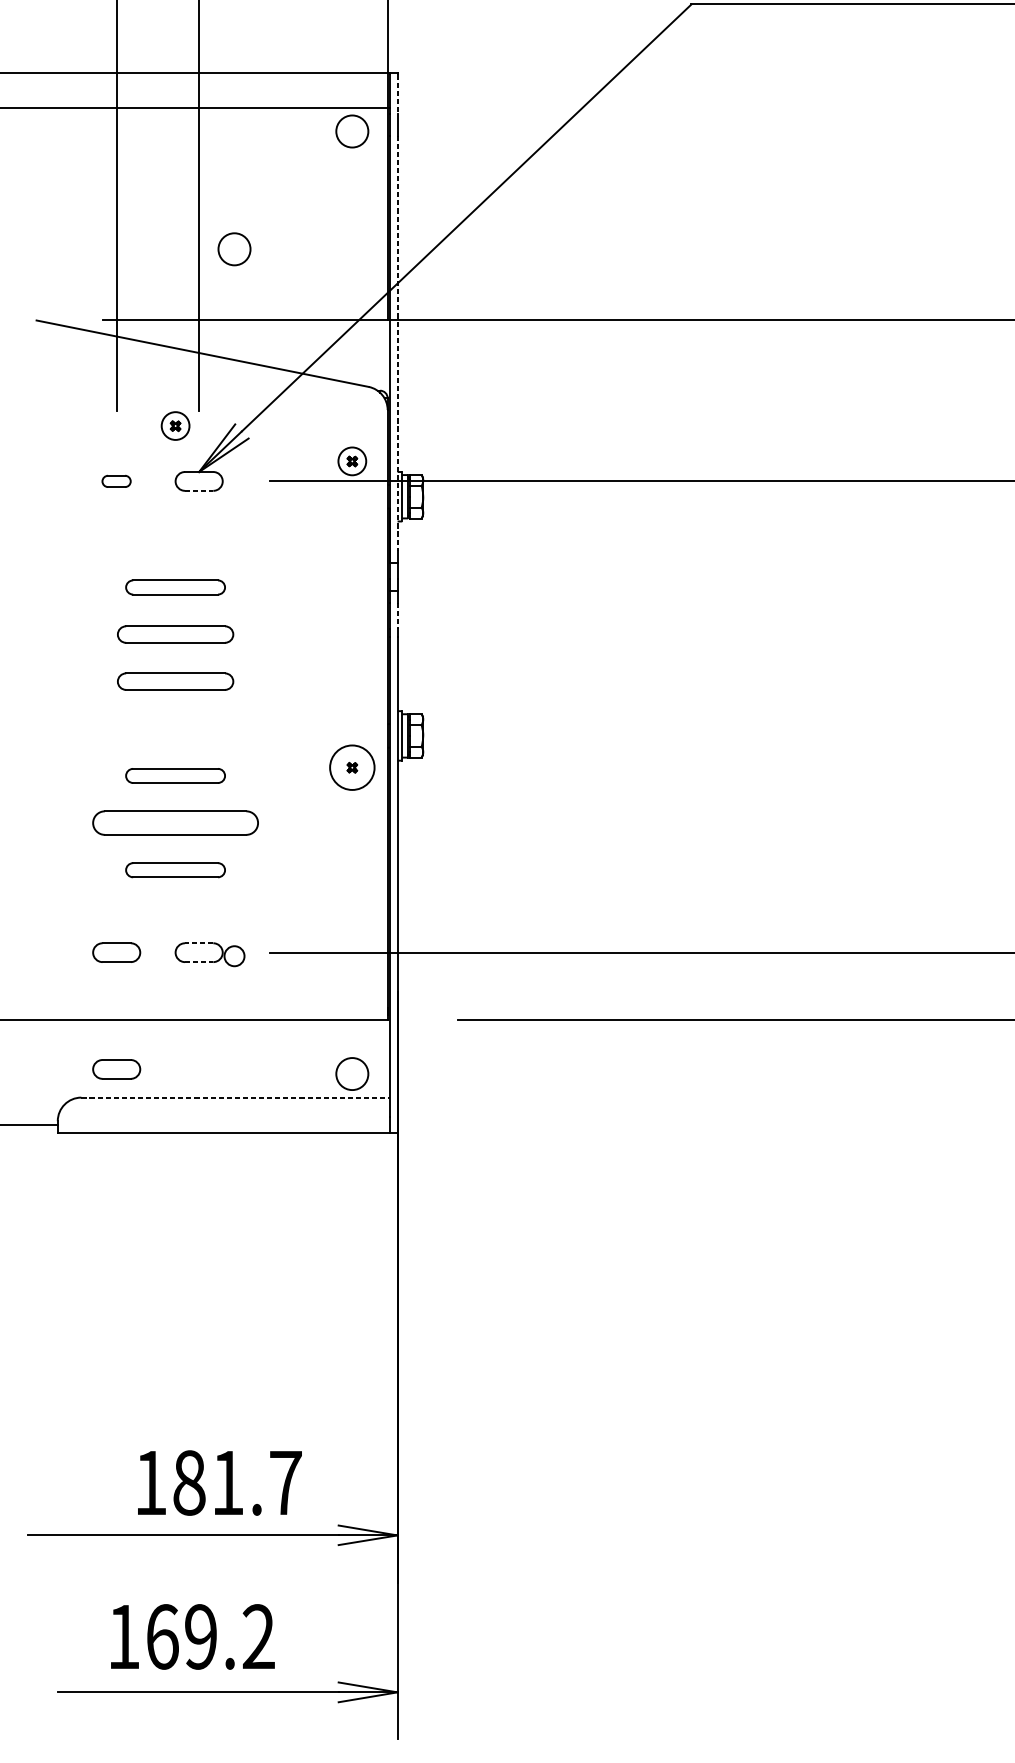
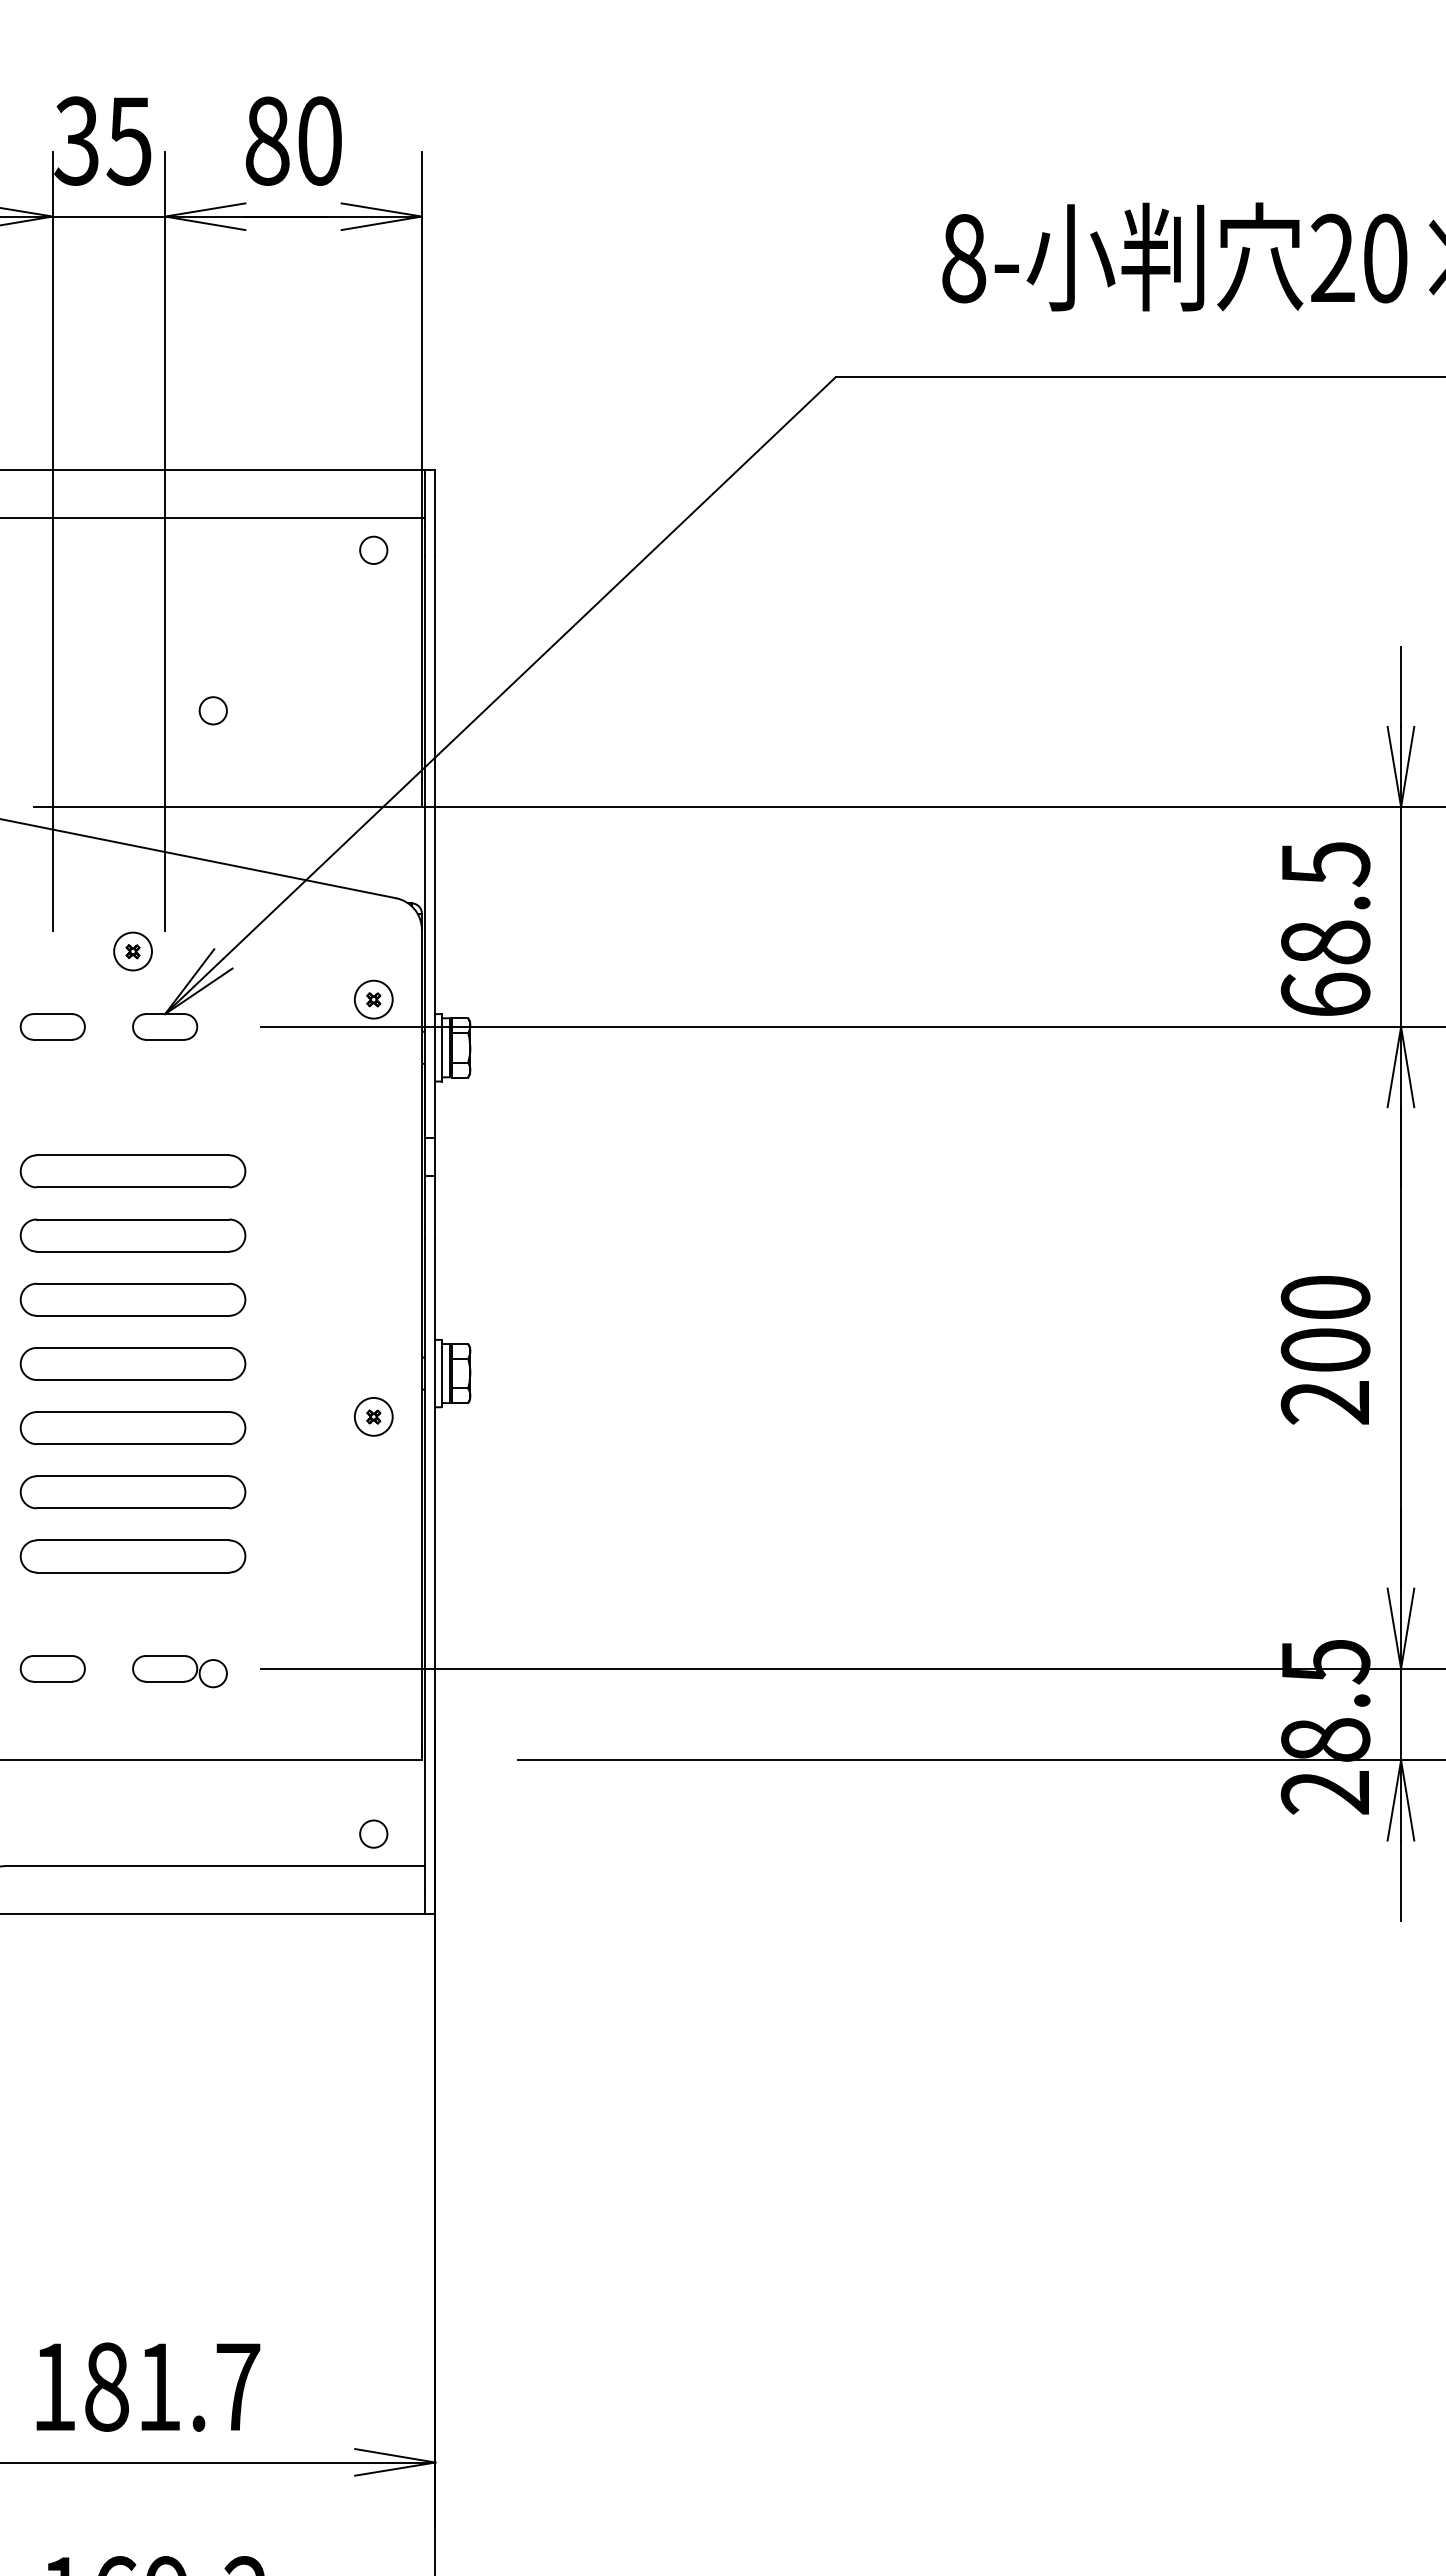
line: (397, 94) -> (435, 499), dashed -> solid
circle: (352, 130) -> (373, 549), size x0.62
circle: (233, 249) -> (212, 710), size x0.62
line: (397, 343) -> (435, 838), dashed -> solid
part: (116, 481) -> (52, 1026), size x1.67
line: (199, 490) -> (165, 1039), dashed -> solid
part: (175, 587) -> (132, 1171), size x1.67
line: (397, 616) -> (435, 1210), dashed -> solid
part: (175, 634) -> (132, 1235), size x1.43
part: (175, 681) -> (132, 1299), size x1.43
part: (175, 728) -> (132, 1363), added
circle: (352, 767) -> (373, 1416), size x0.62
part: (175, 775) -> (132, 1427), size x1.67
part: (175, 870) -> (132, 1556), size x1.67
line: (198, 943) -> (164, 1656), dashed -> solid
line: (199, 961) -> (165, 1681), dashed -> solid
part: (116, 1069) -> (52, 1827), removed
circle: (352, 1073) -> (373, 1833), size x0.62
line: (236, 1097) -> (215, 1866), dashed -> solid
text: (219, 1482) -> (148, 2386), moved

